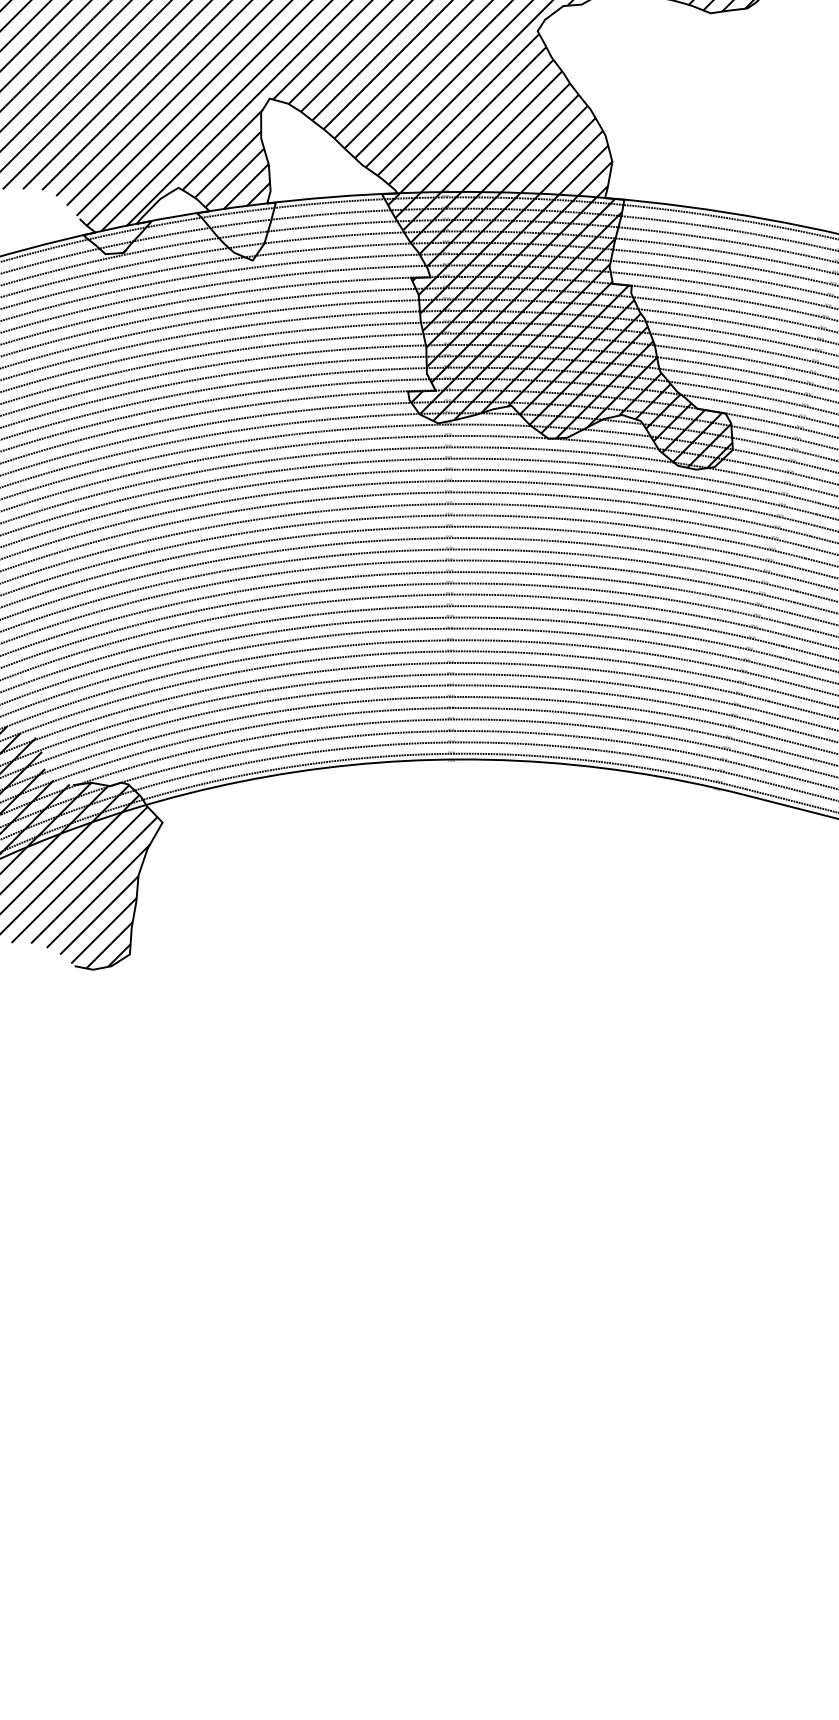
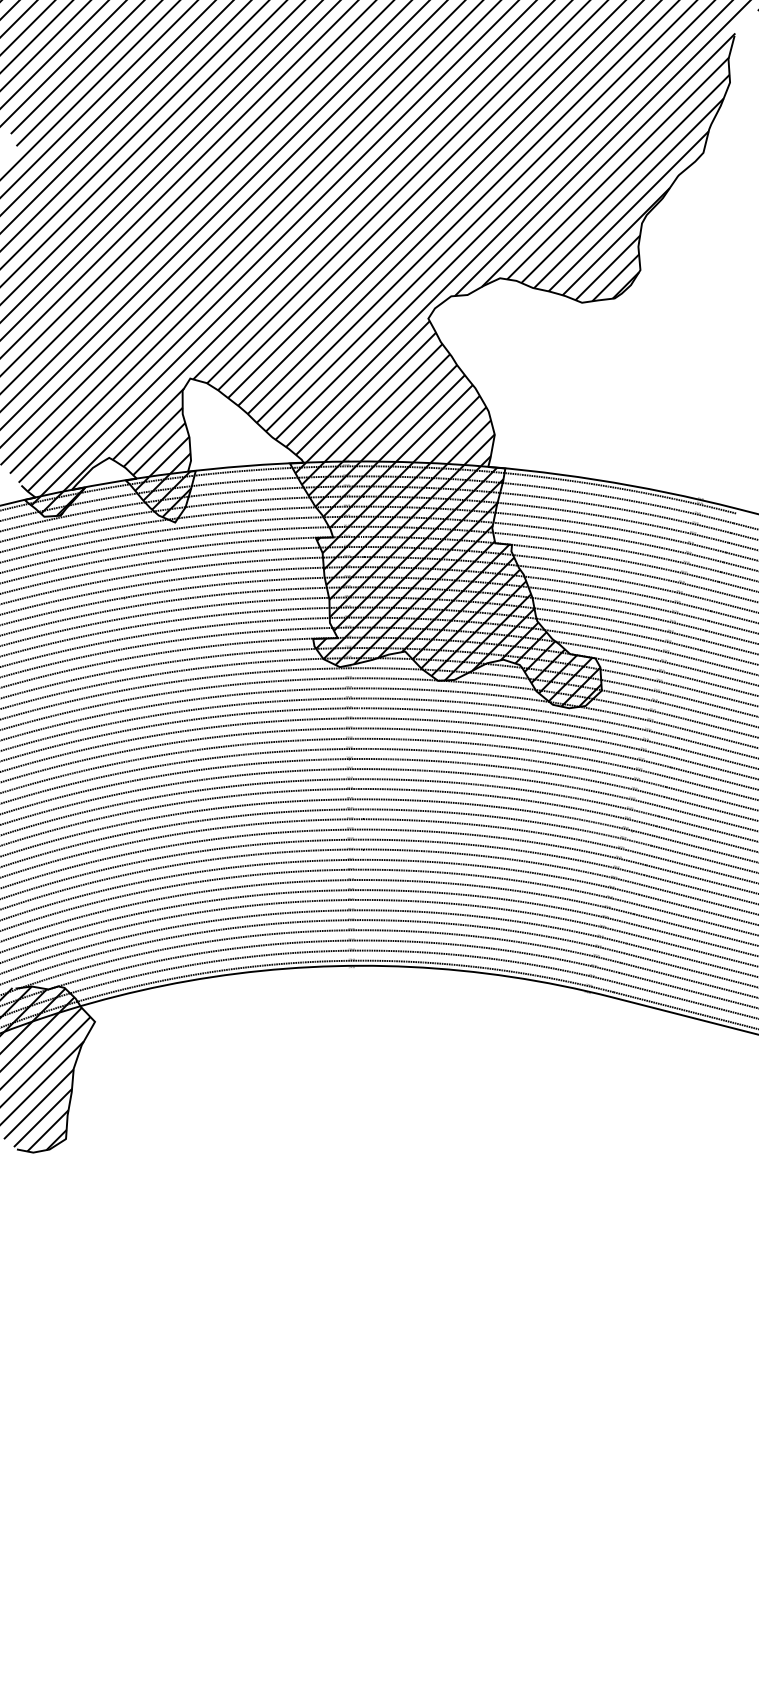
hatch: (233, 231) -> (158, 496), added
hatch: (121, 236) -> (58, 501), added

